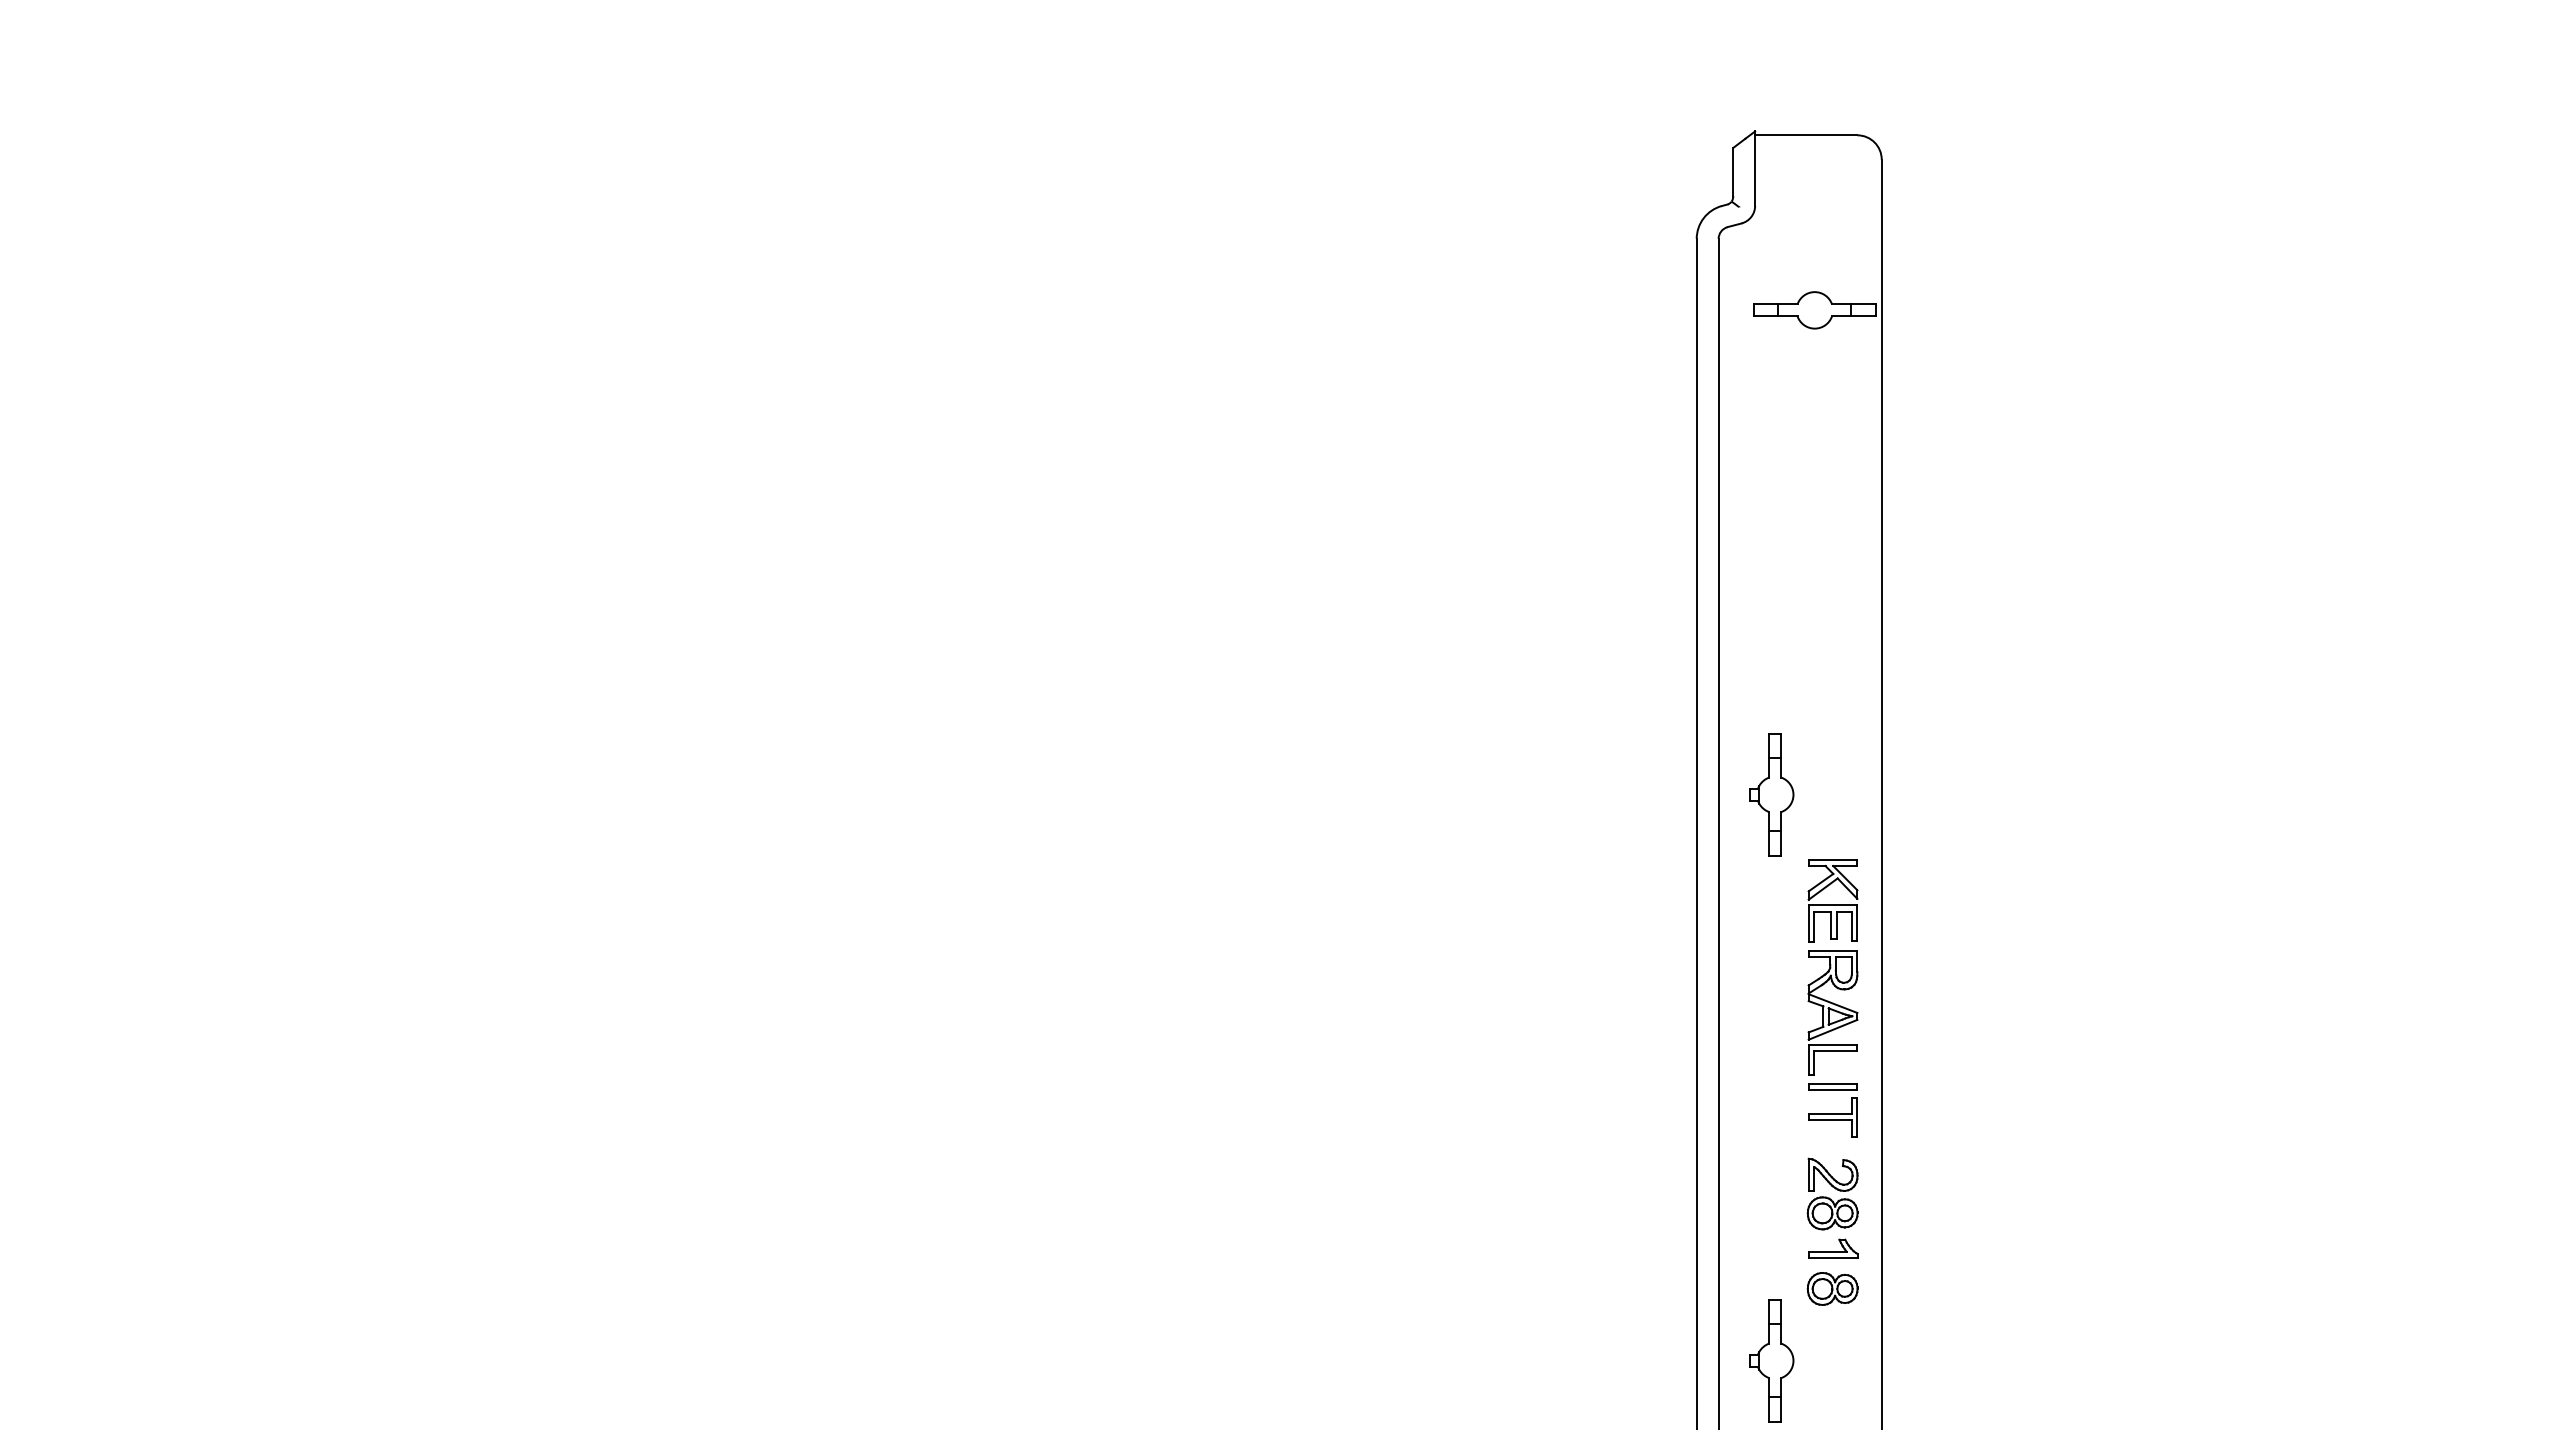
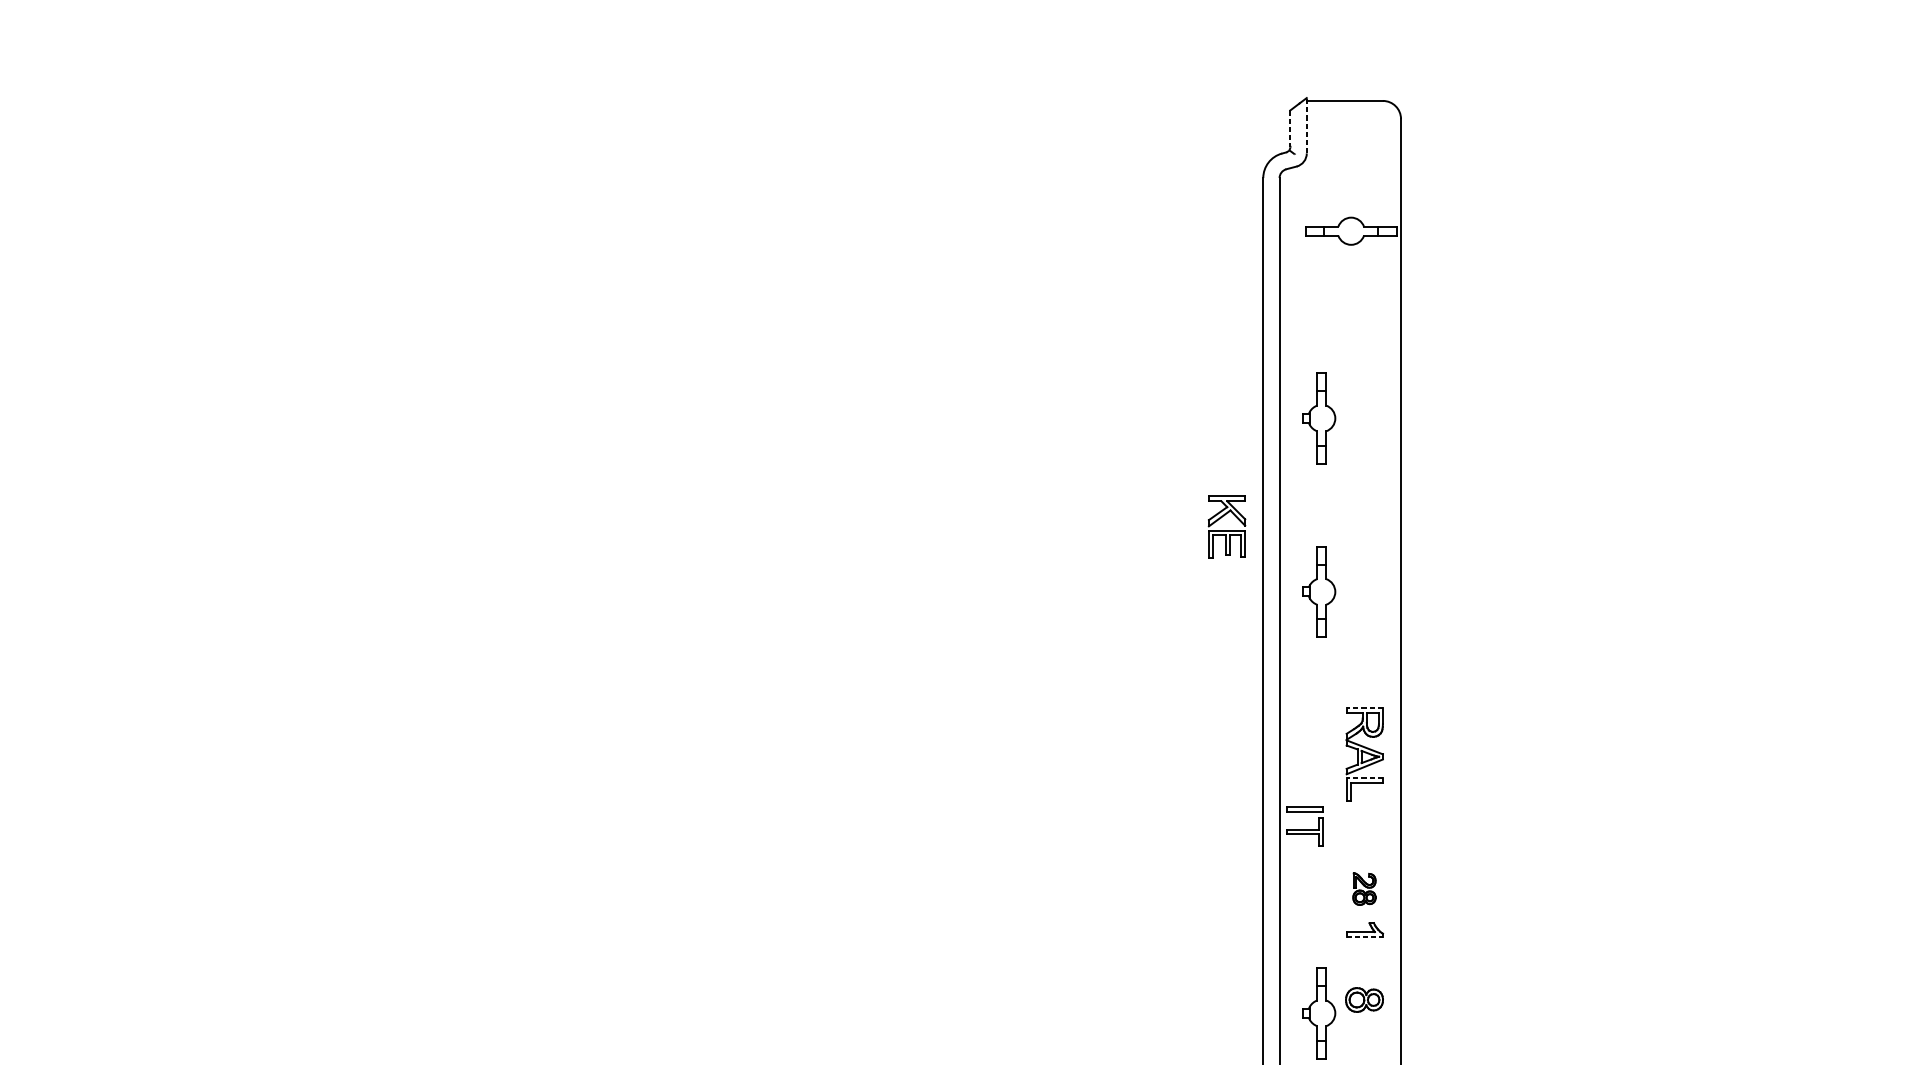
line: (1755, 168) -> (1307, 125), solid -> dashed
line: (1733, 172) -> (1290, 128), solid -> dashed
part: (1771, 561) -> (1318, 418), added
part: (1832, 900) -> (1226, 526), moved
line: (1832, 950) -> (1364, 707), solid -> dashed
line: (1832, 1044) -> (1364, 777), solid -> dashed
part: (1832, 1110) -> (1304, 826), moved
part: (1832, 1193) -> (1364, 888), size x0.6
line: (1833, 1257) -> (1365, 936), solid -> dashed
part: (1832, 1288) -> (1364, 999), moved

